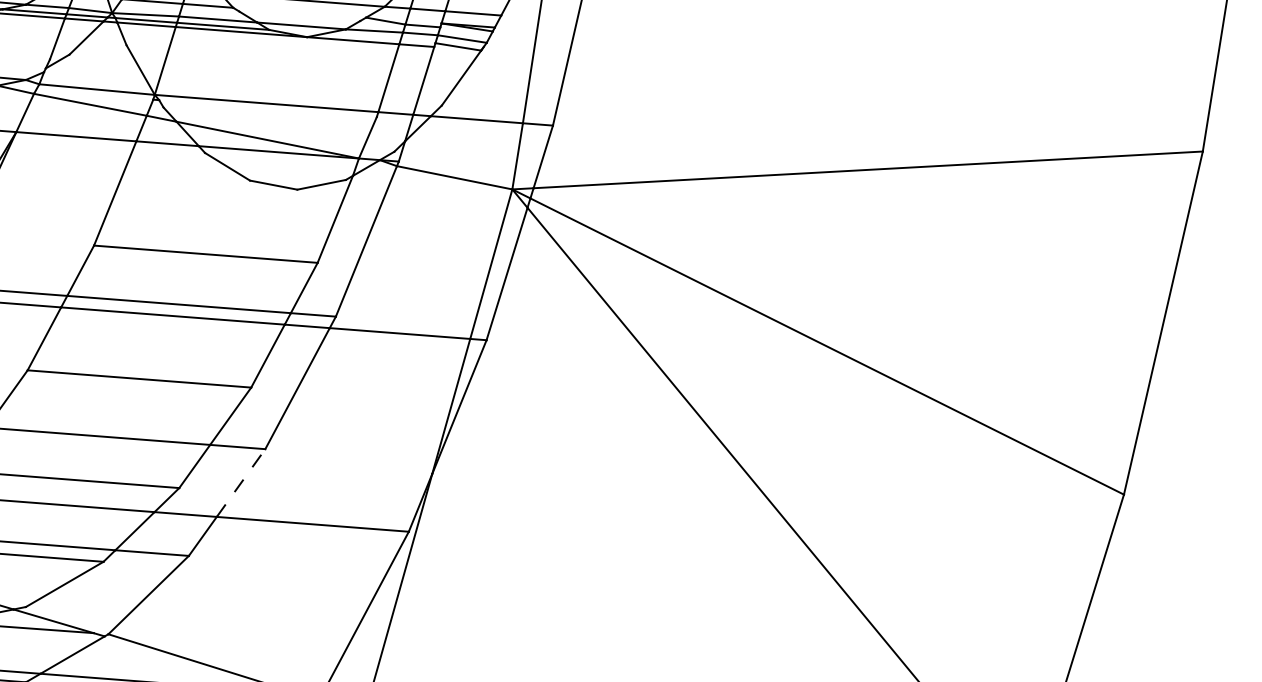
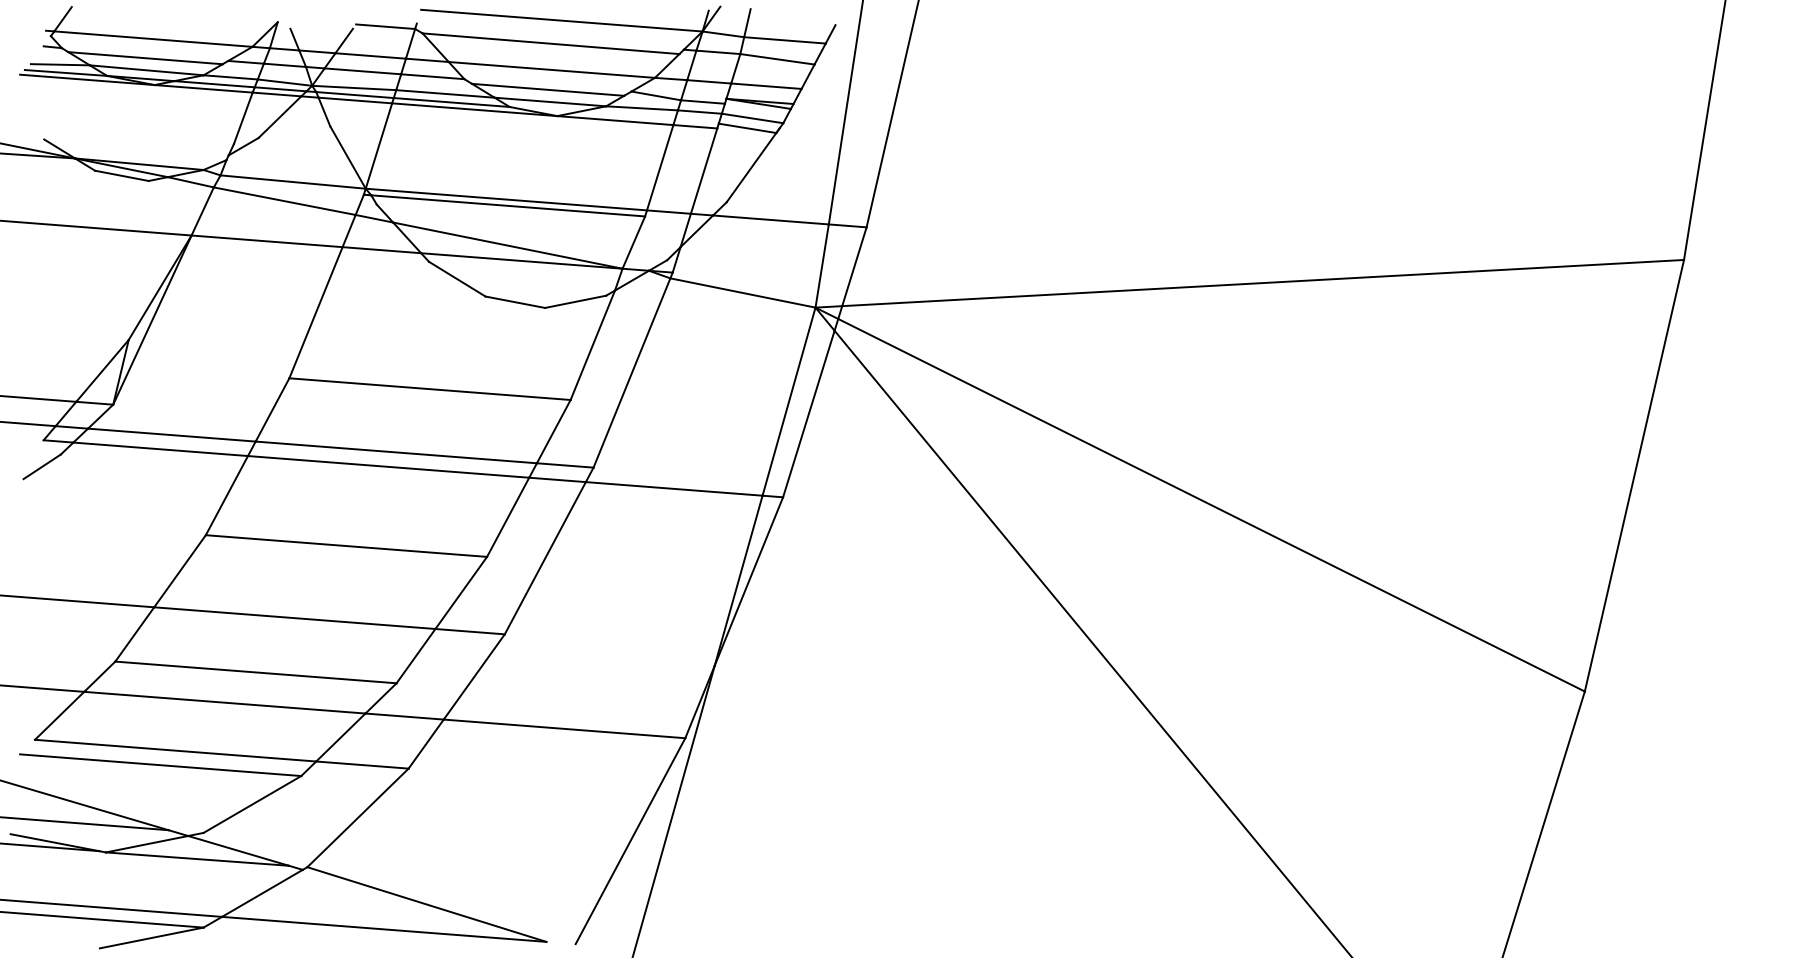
line: (300, 16) -> (548, 89), added
line: (268, 108) -> (508, 205), added
line: (241, 482) -> (474, 676), dashed -> solid

